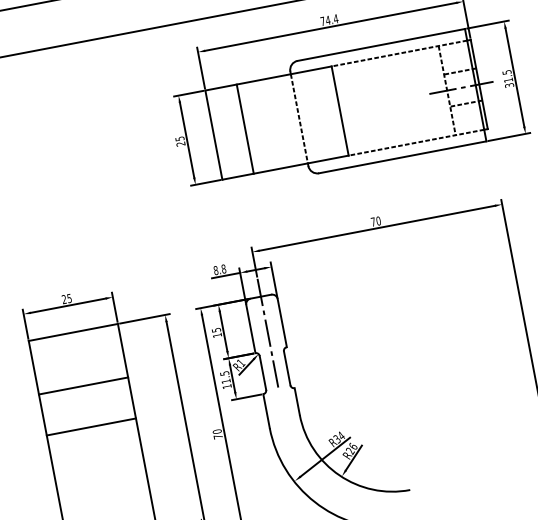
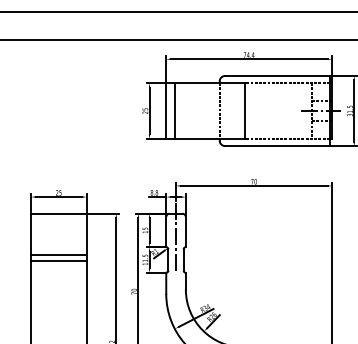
line: (244, 128) -> (174, 110), moved
line: (83, 386) -> (58, 261), moved
line: (90, 426) -> (58, 254), moved

